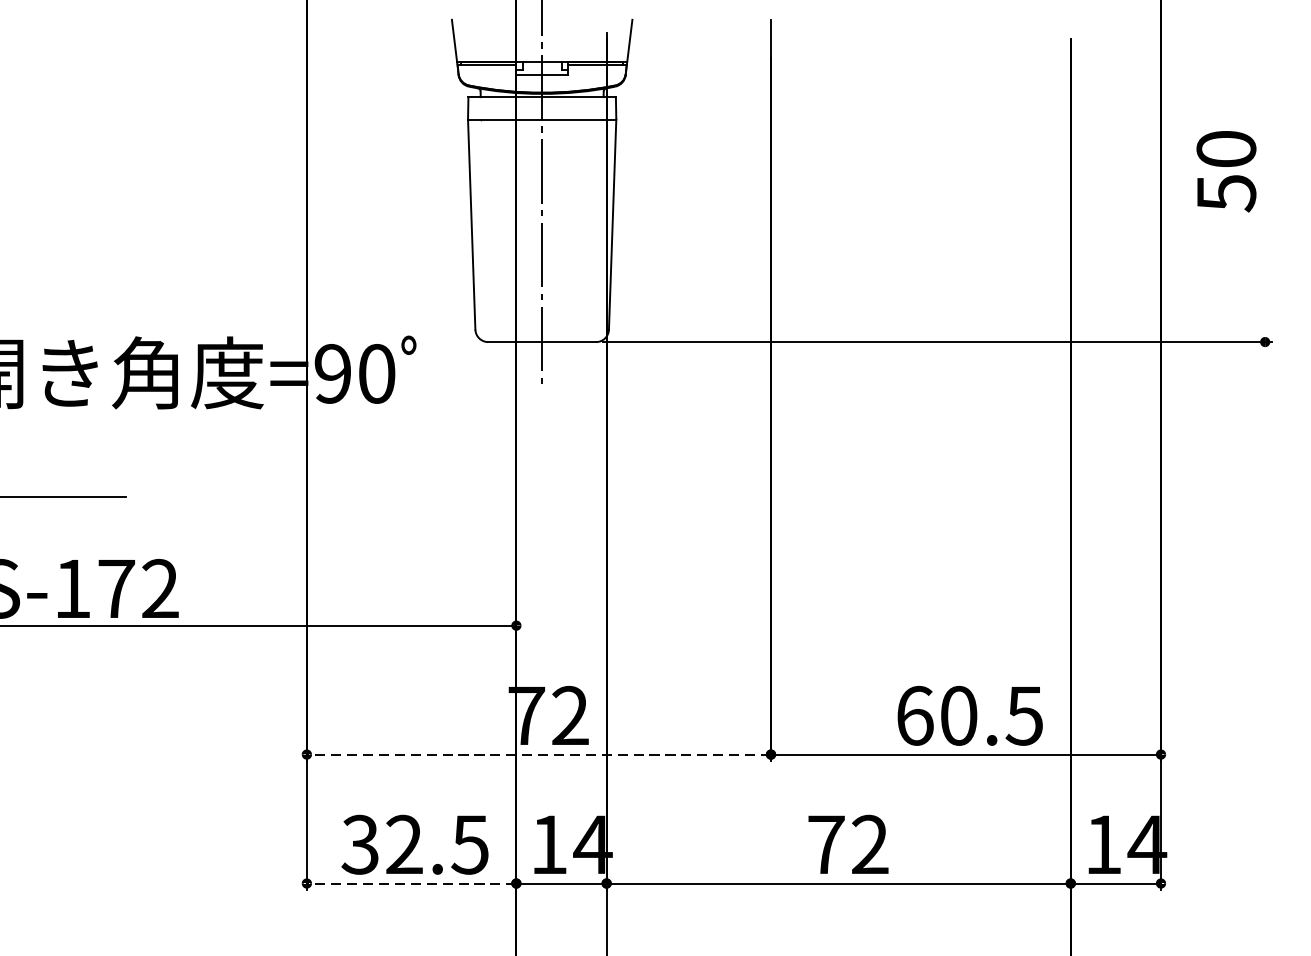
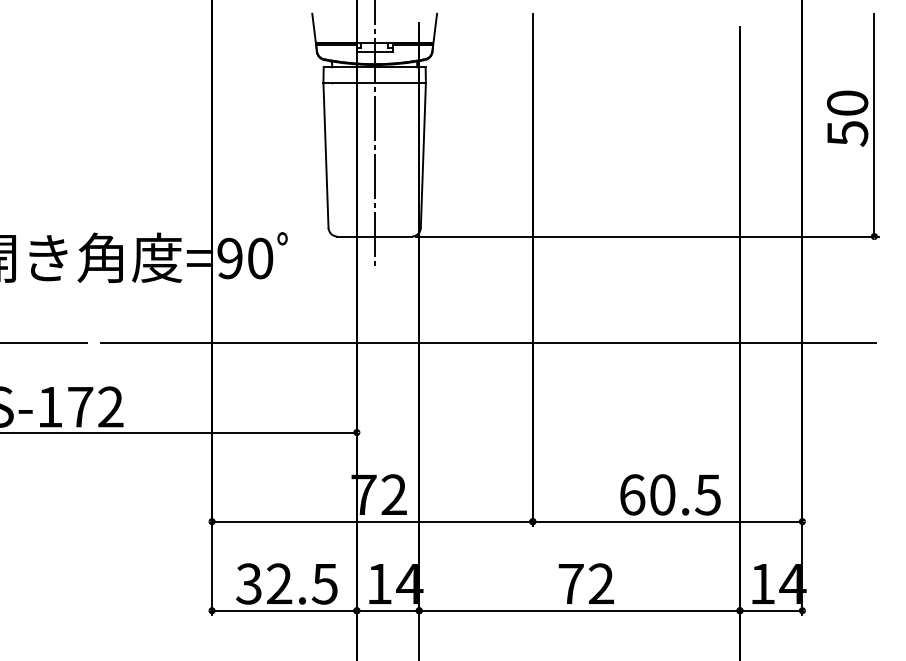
line: (1265, 179) -> (874, 124), added
line: (705, 496) -> (487, 343), added
line: (537, 754) -> (371, 521), dashed -> solid
line: (410, 883) -> (283, 610), dashed -> solid

